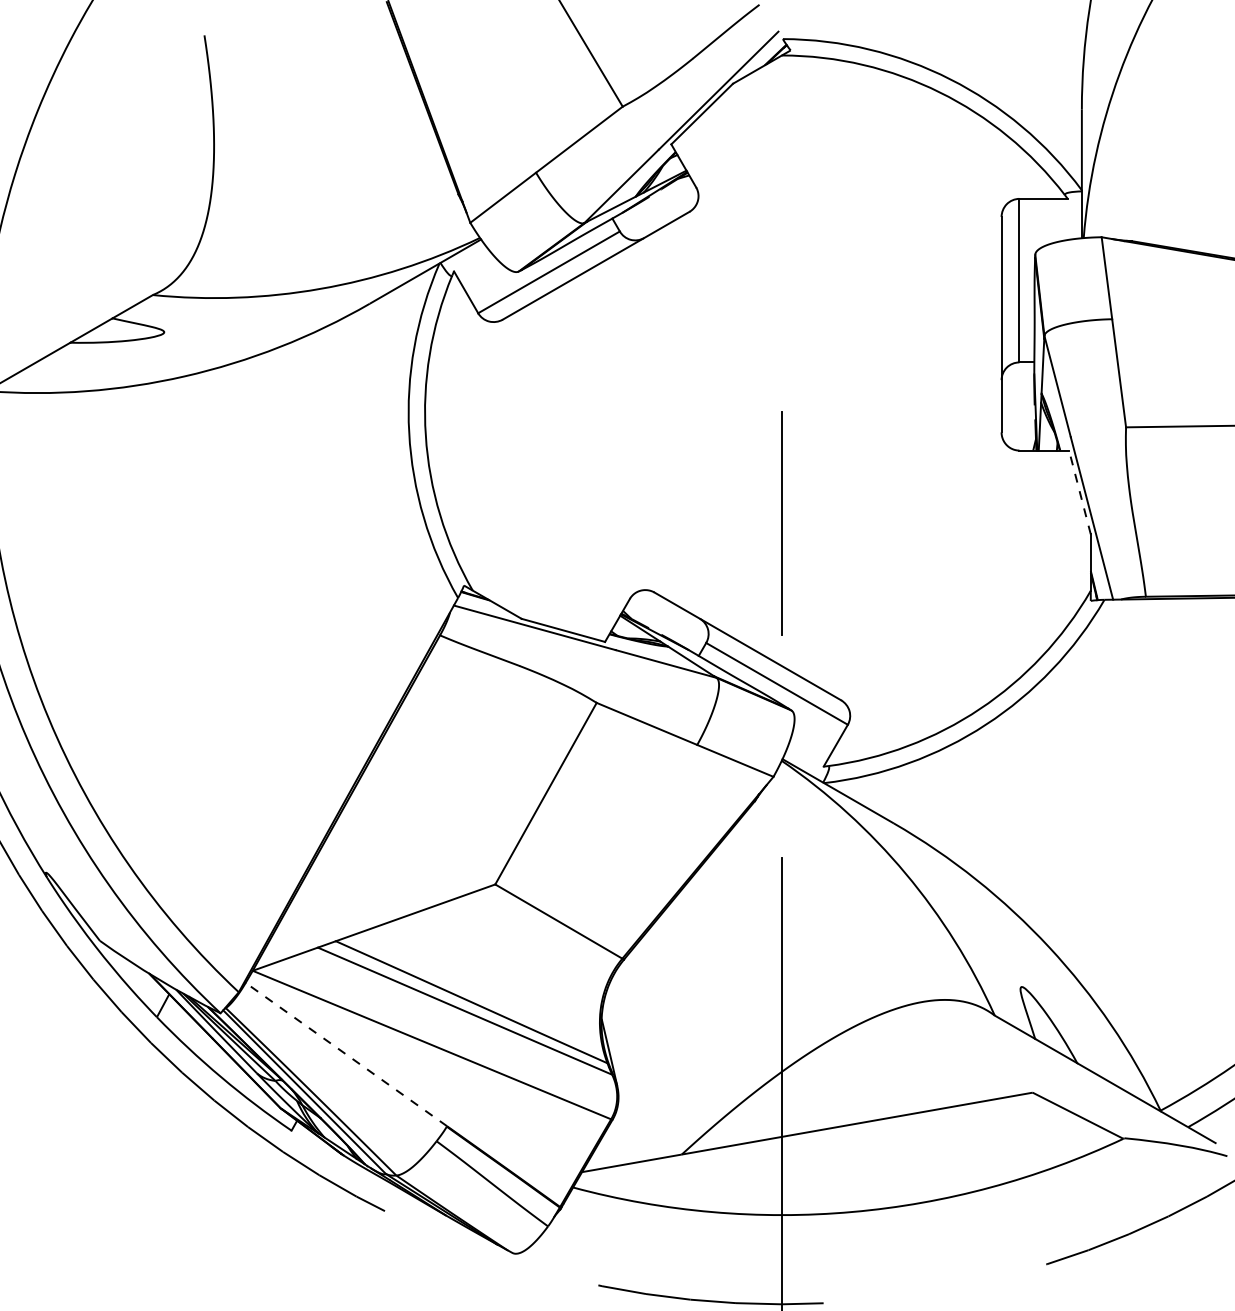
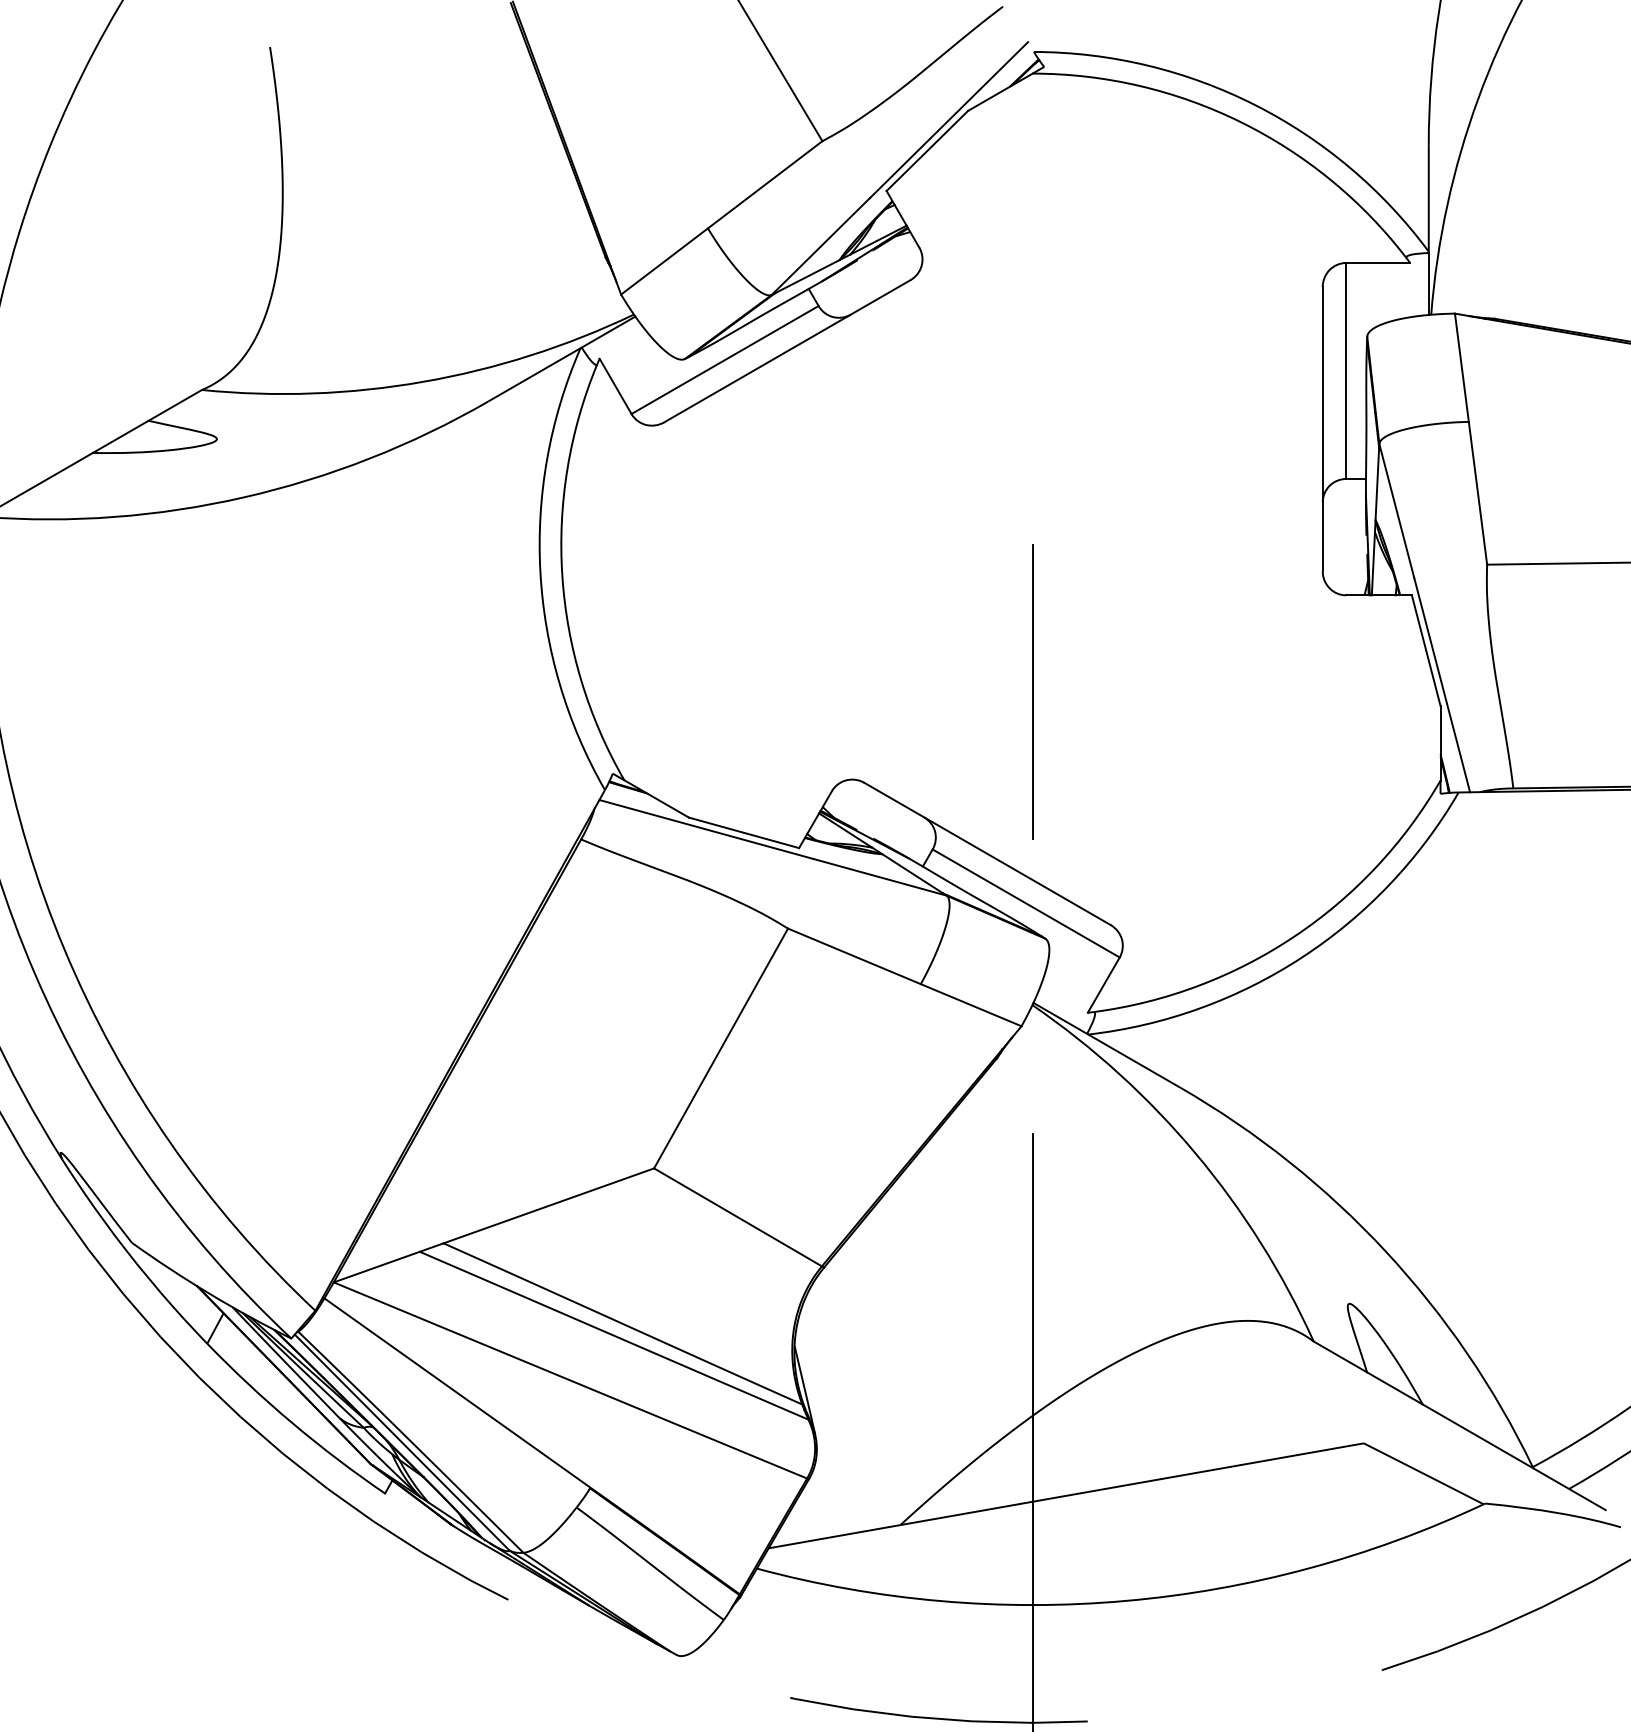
line: (1080, 492) -> (1426, 650), dashed -> solid
line: (346, 1054) -> (457, 1393), dashed -> solid

